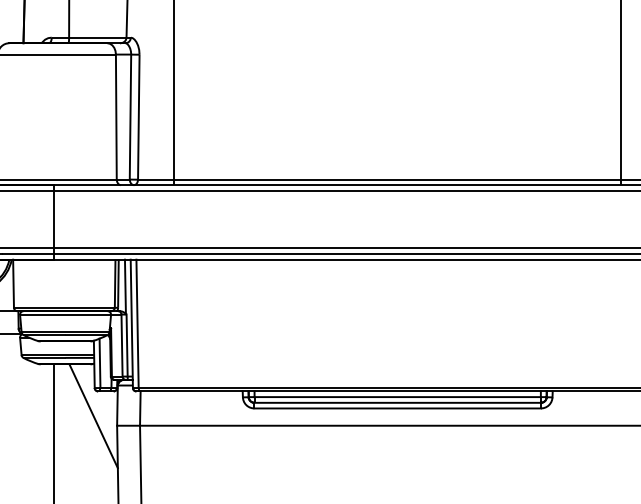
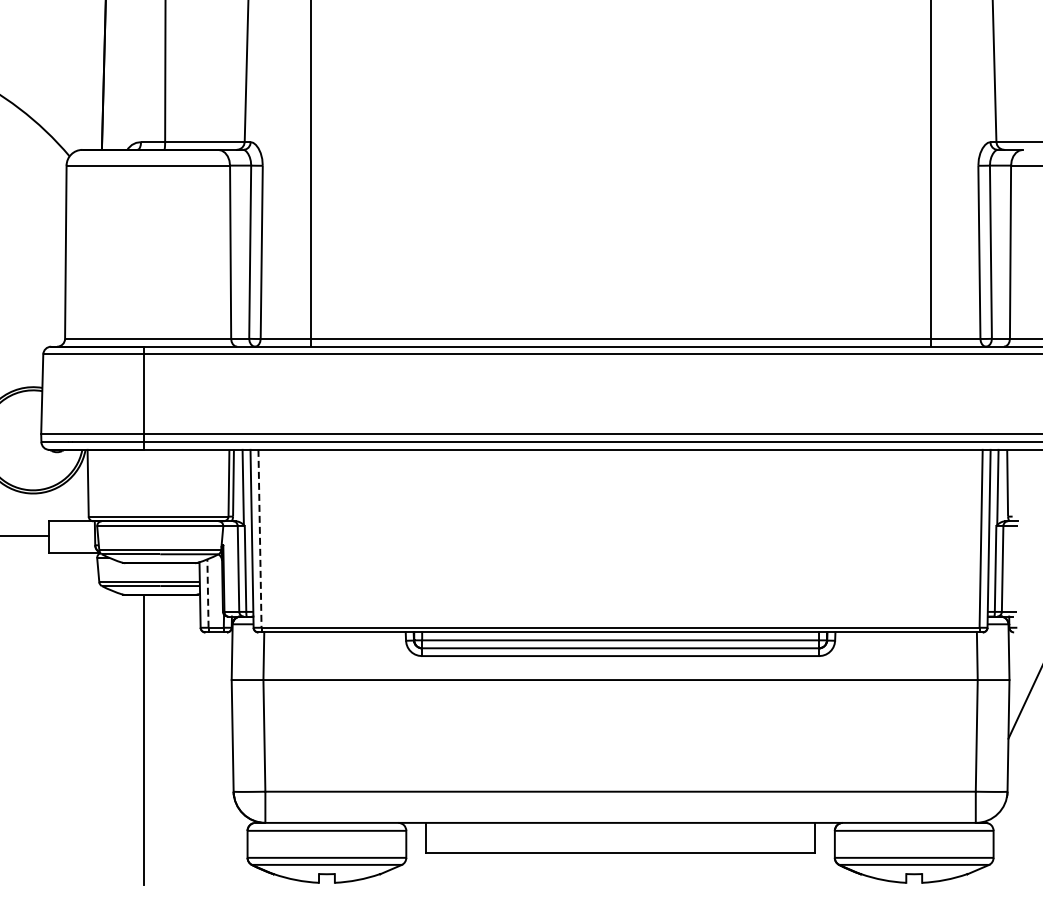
line: (137, 323) -> (260, 538), solid -> dashed
line: (99, 363) -> (207, 593), solid -> dashed
line: (93, 415) -> (198, 666), removed

